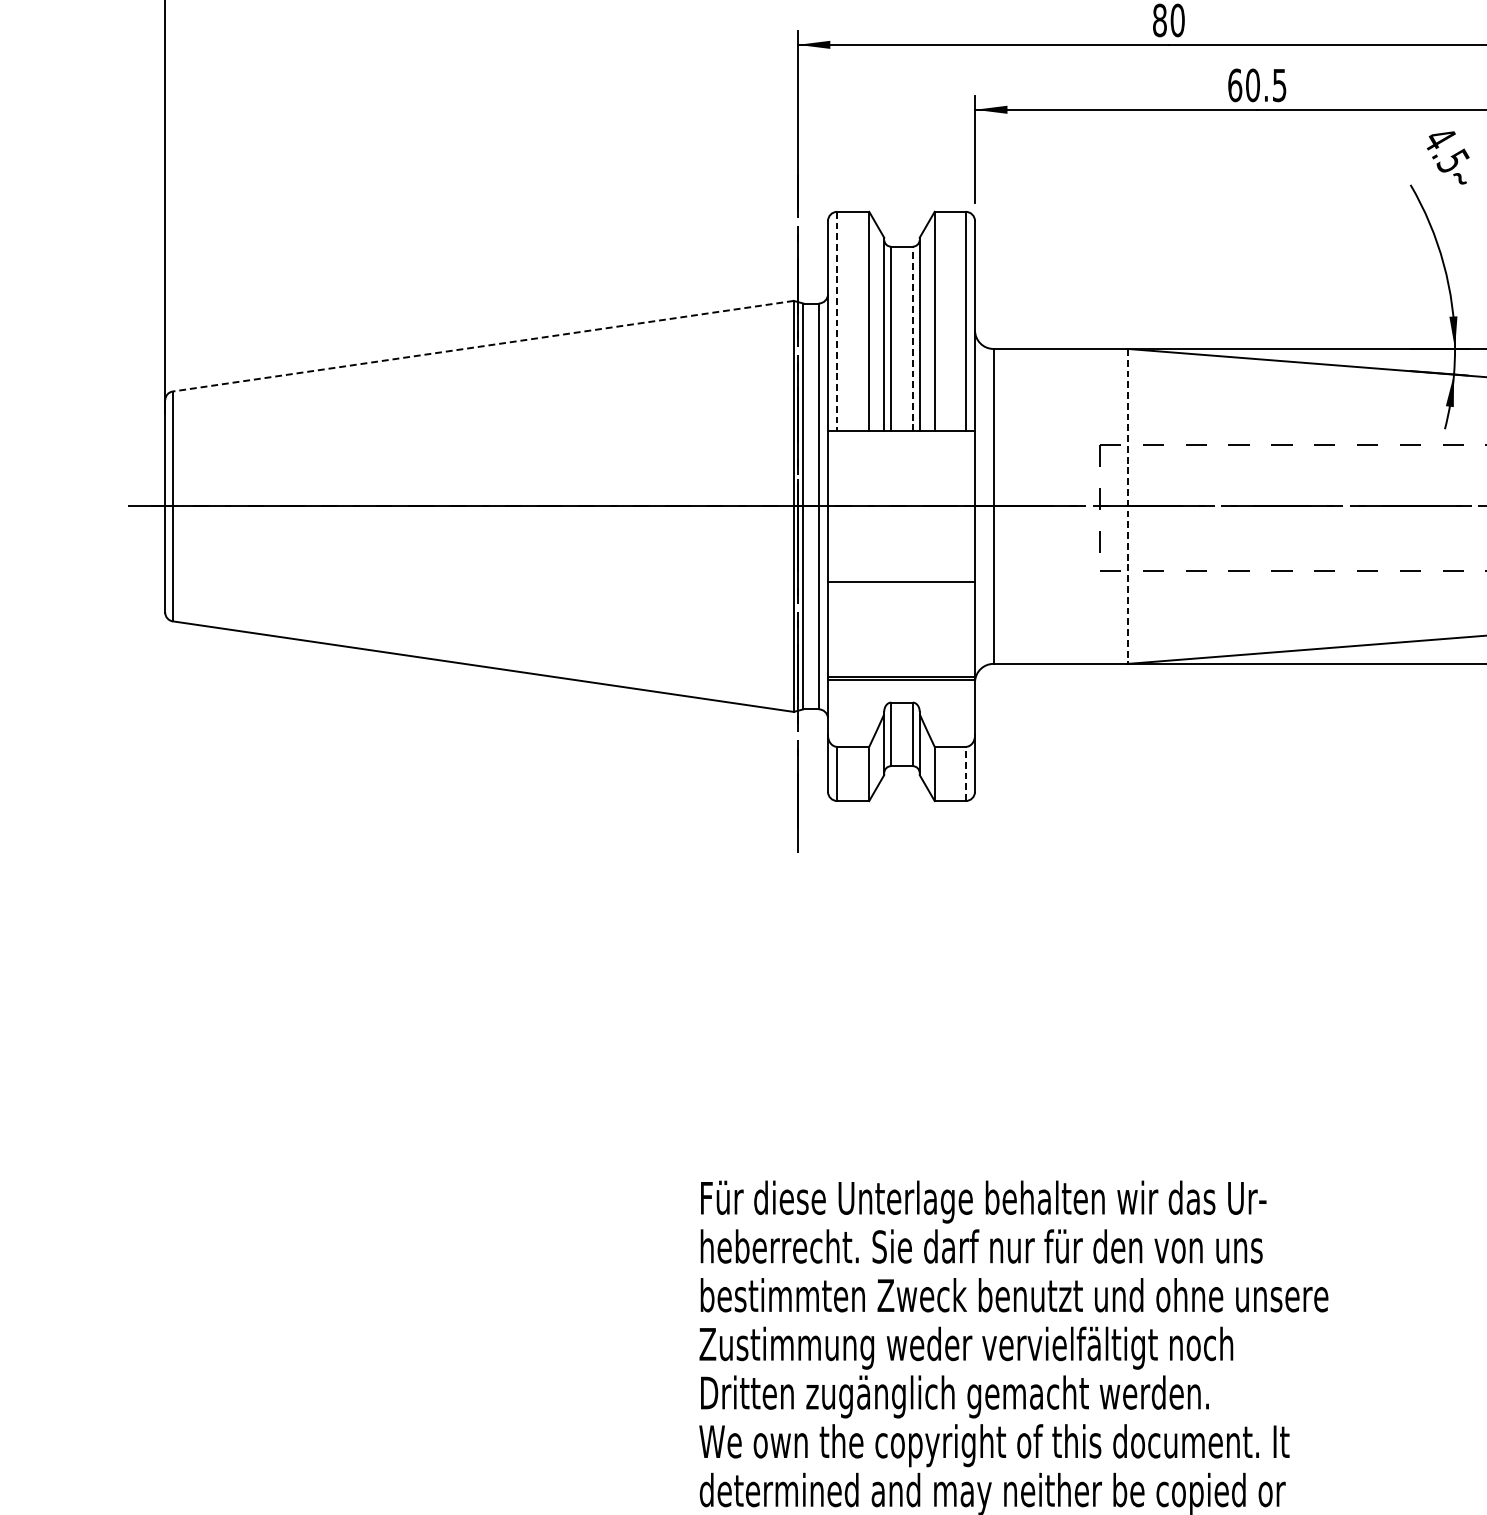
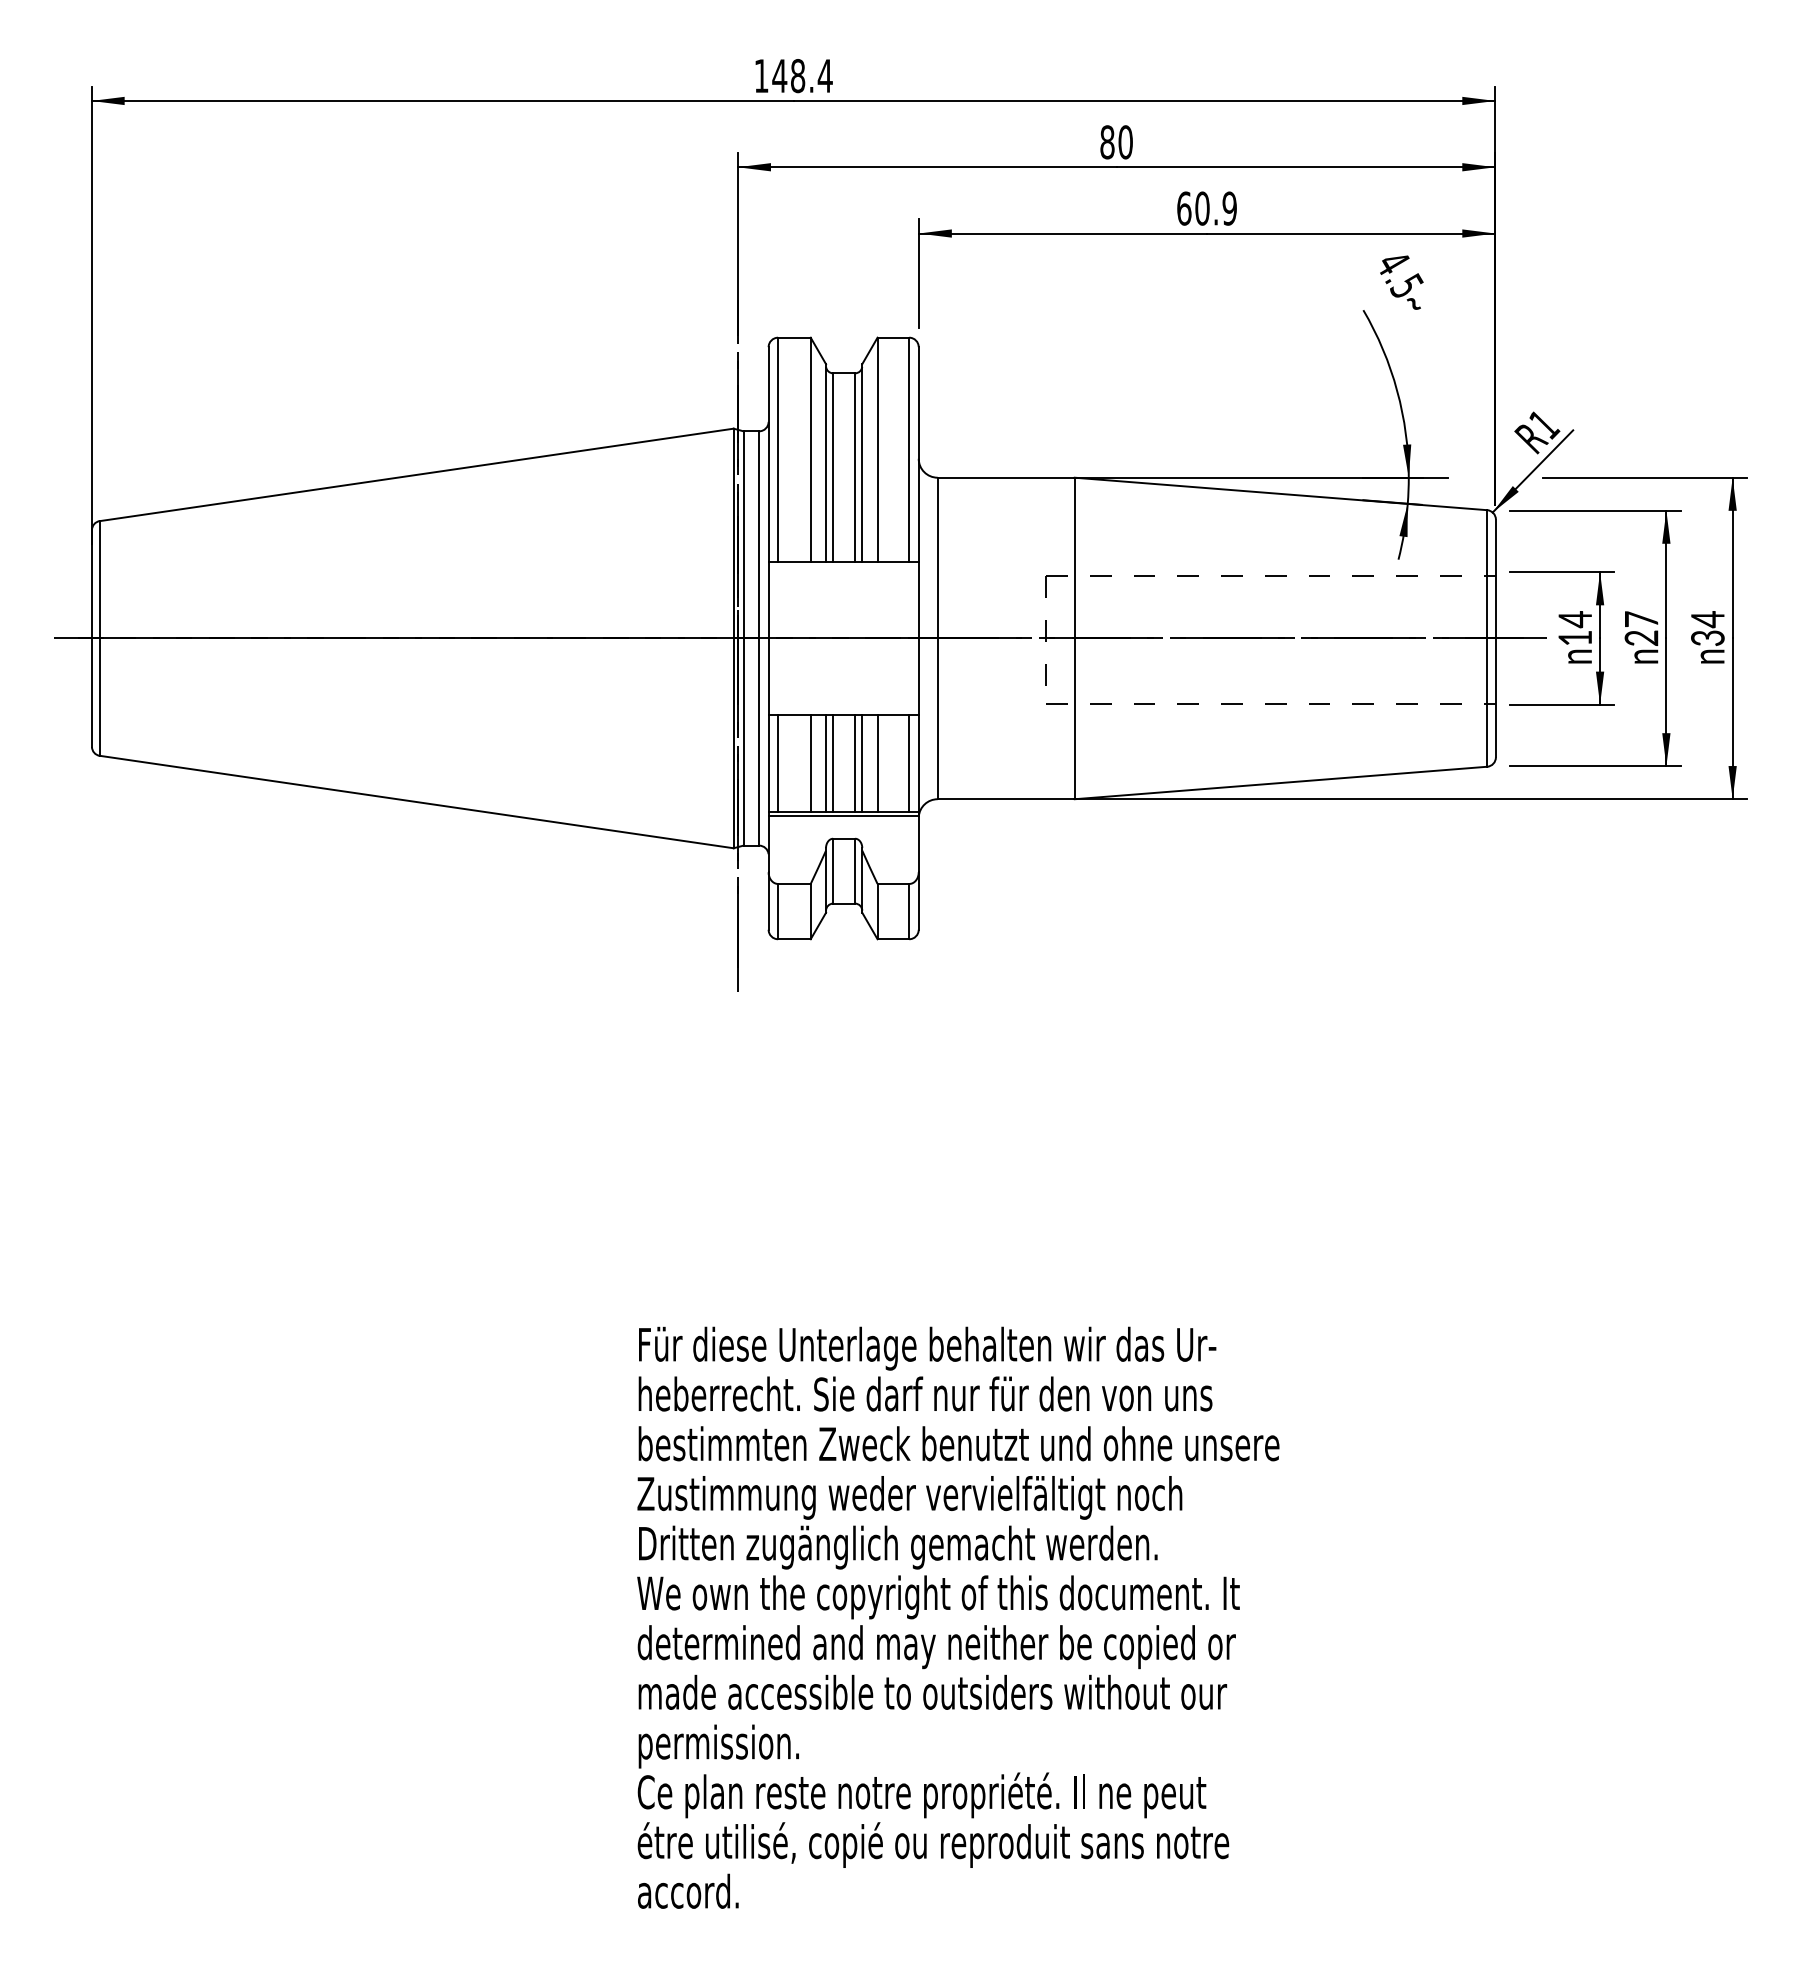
text: (1279, 85) -> (1229, 208), 60.5 -> 60.9
line: (837, 322) -> (778, 450), dashed -> solid
line: (913, 338) -> (855, 467), dashed -> solid
line: (483, 345) -> (416, 474), dashed -> solid
line: (1127, 506) -> (1074, 638), dashed -> solid
line: (837, 628) -> (778, 763), added
line: (869, 628) -> (810, 763), added
line: (884, 628) -> (826, 763), added
line: (891, 628) -> (833, 763), added
line: (913, 628) -> (855, 763), added
line: (919, 628) -> (862, 763), added
line: (934, 628) -> (877, 763), added
line: (965, 628) -> (909, 763), added
line: (965, 773) -> (909, 911), dashed -> solid

